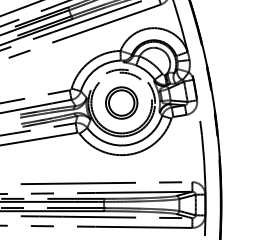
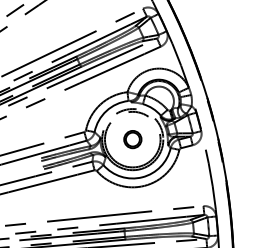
part: (121, 102) -> (132, 139), size x0.6

